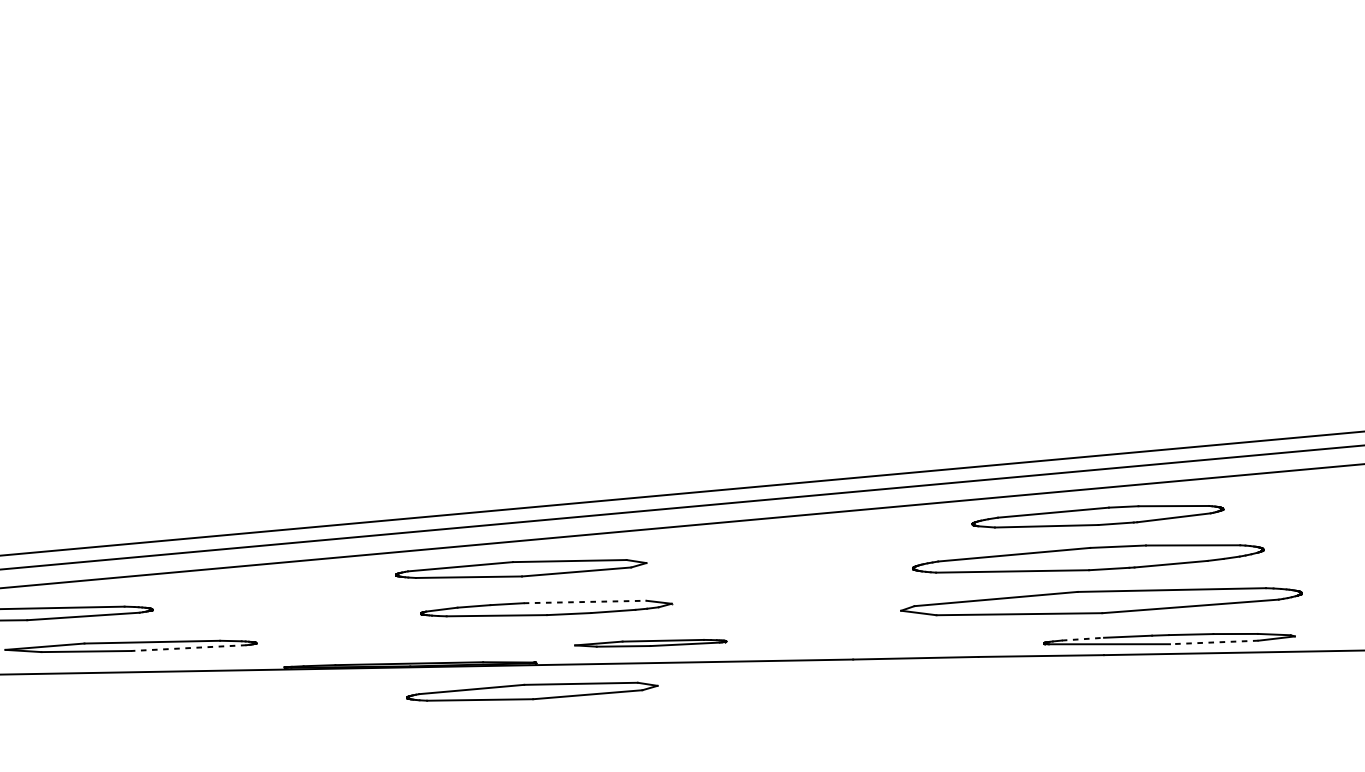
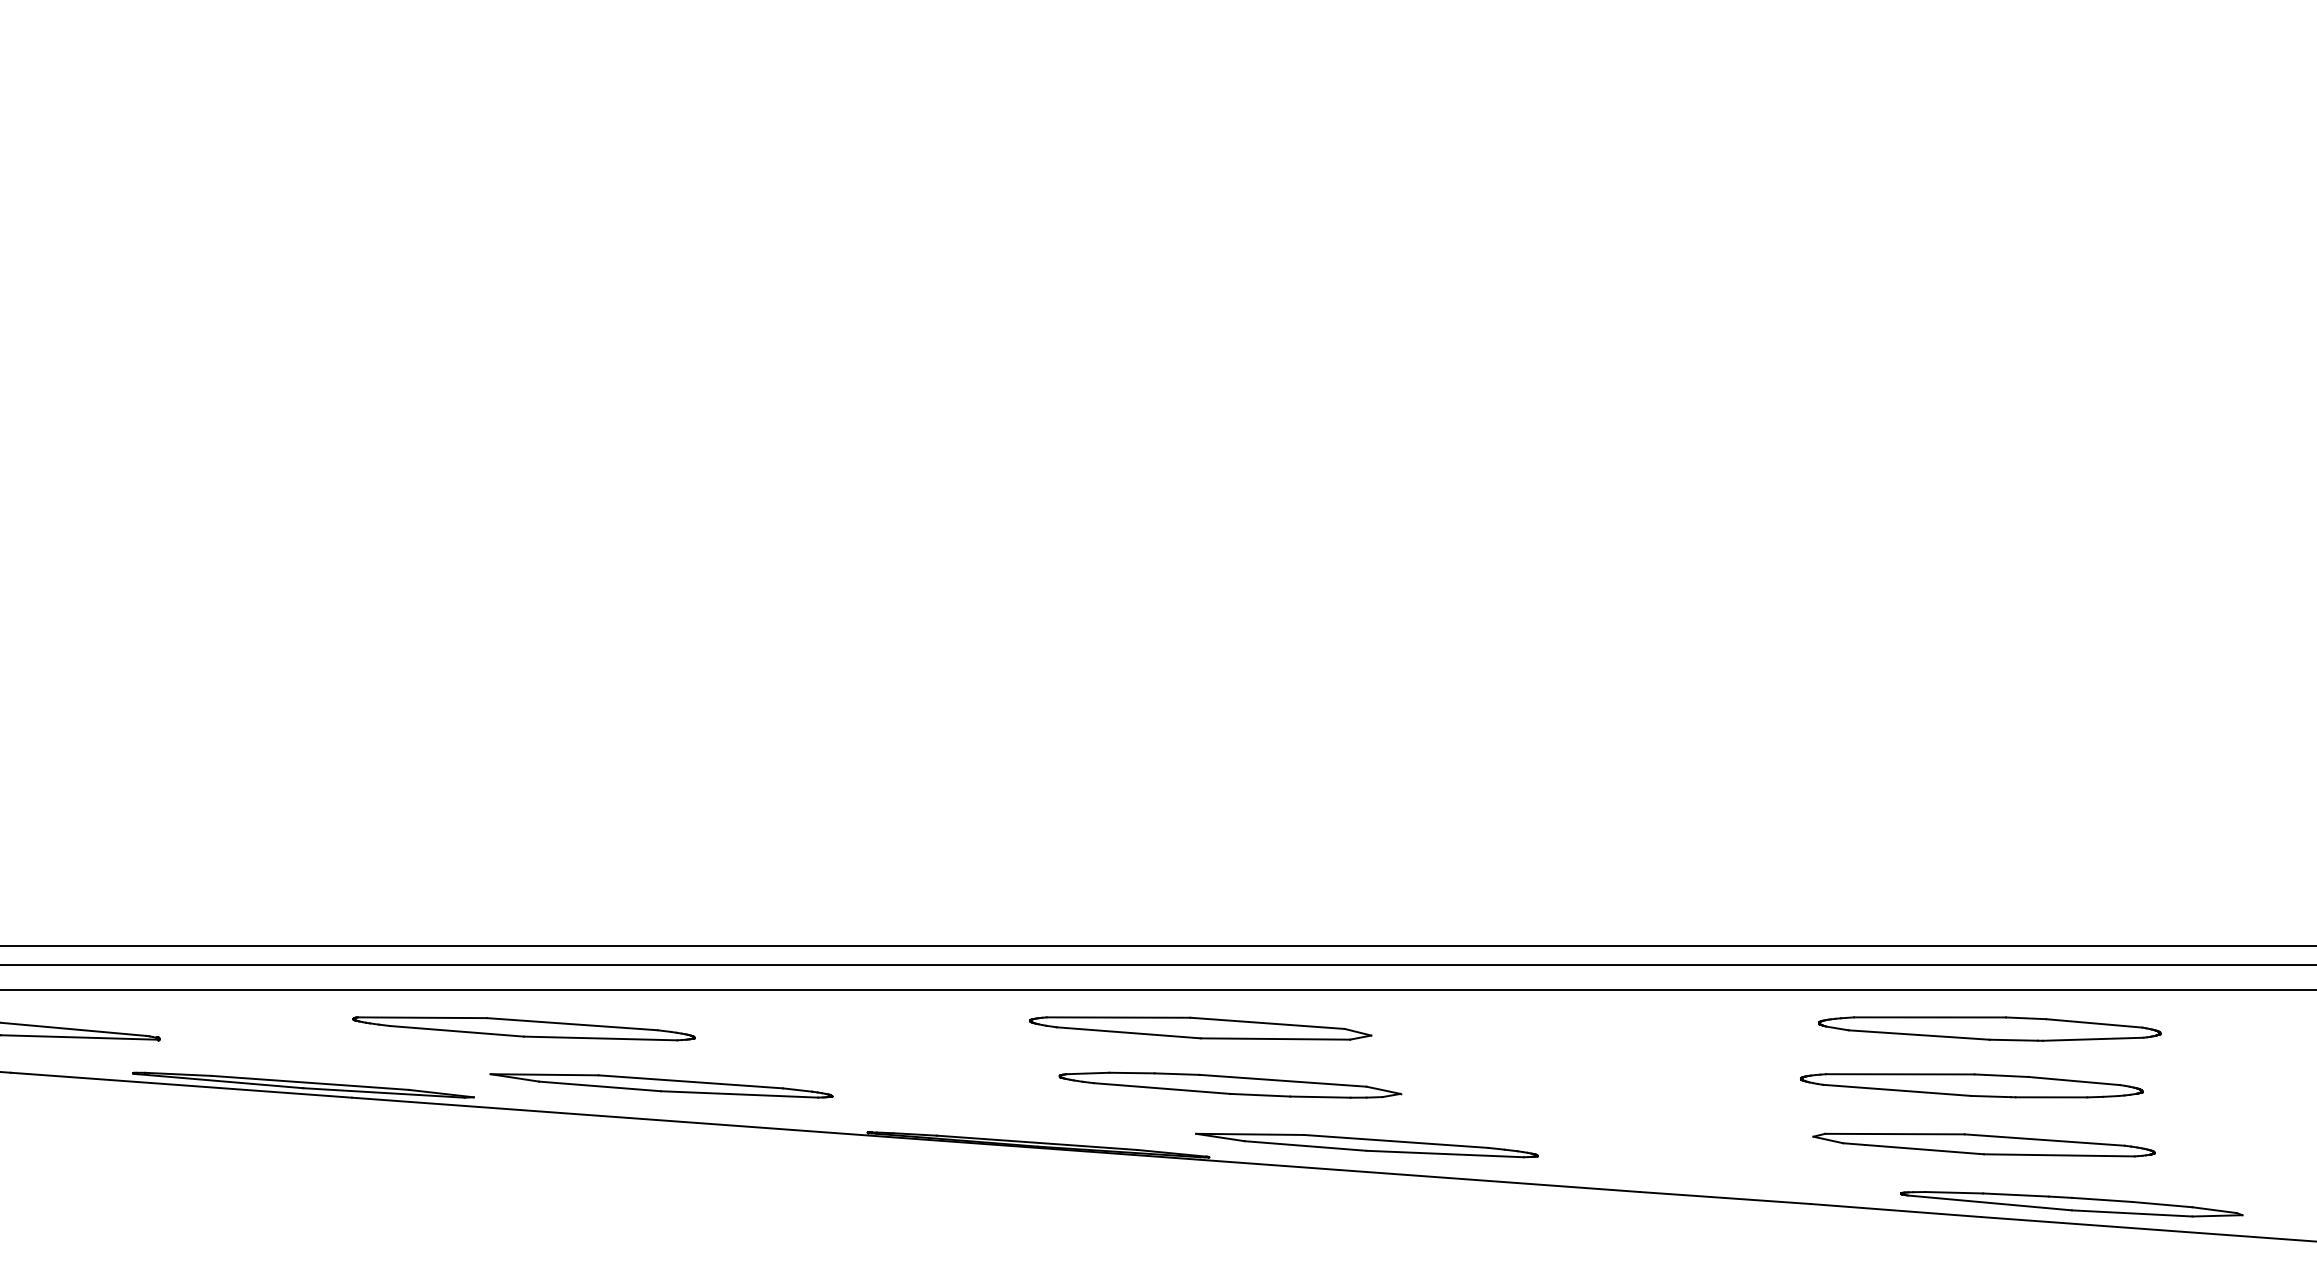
part: (1088, 559) -> (1971, 1085), size x0.71
line: (585, 601) -> (1283, 1080), dashed -> solid
part: (1100, 601) -> (1983, 1144), size x0.62
line: (1082, 638) -> (1954, 1192), dashed -> solid
line: (1213, 642) -> (2131, 1213), dashed -> solid
part: (650, 643) -> (1366, 1145), size x1.67
line: (188, 648) -> (739, 1094), dashed -> solid
part: (532, 692) -> (1200, 1196), removed

